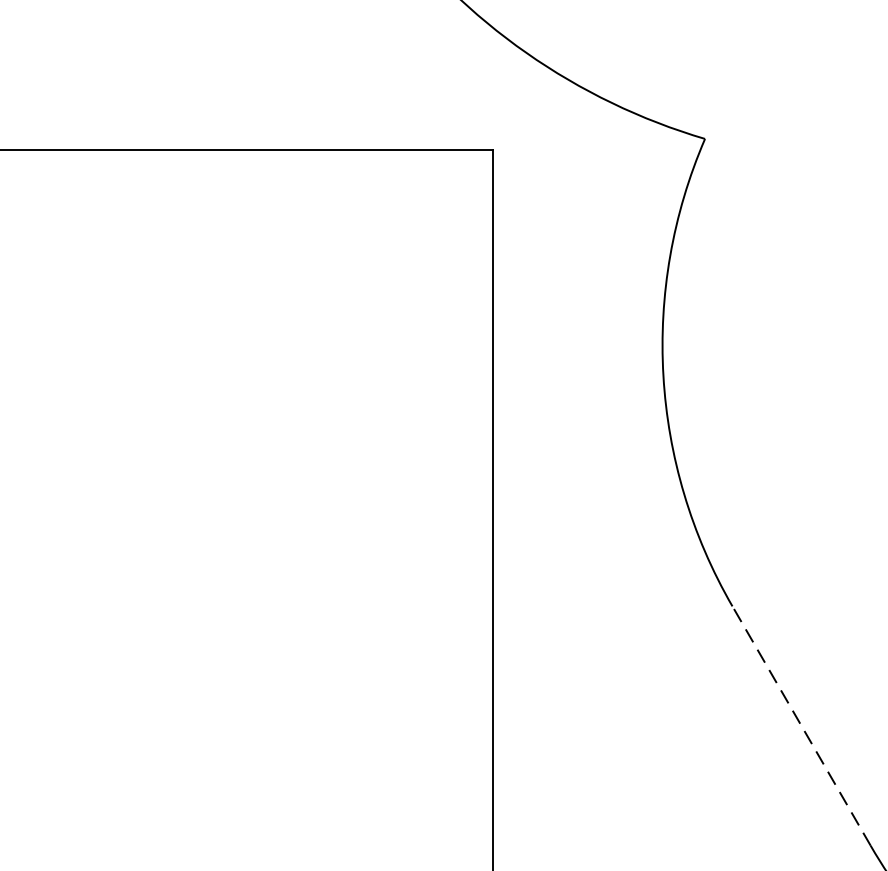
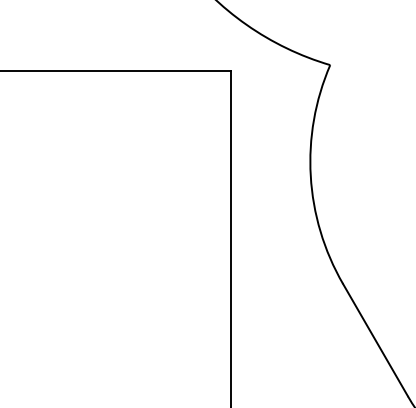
line: (801, 726) -> (375, 340), dashed -> solid

